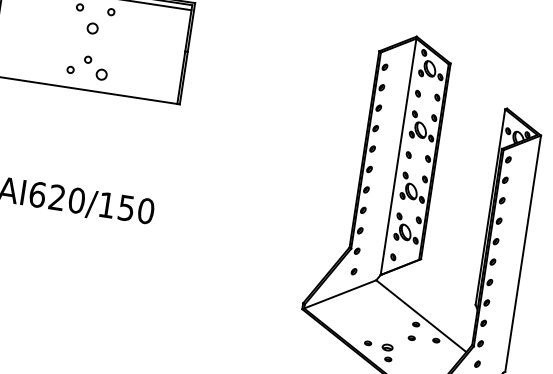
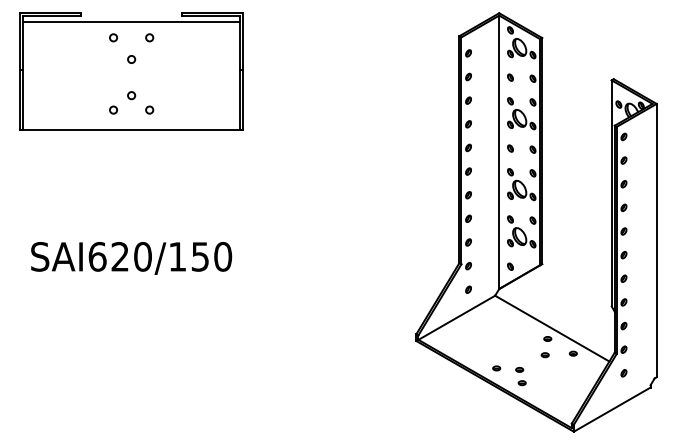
circle: (92, 28) -> (131, 59), size x0.62
circle: (101, 74) -> (149, 109), size x0.62
part: (387, 347) -> (519, 369), size x0.62

